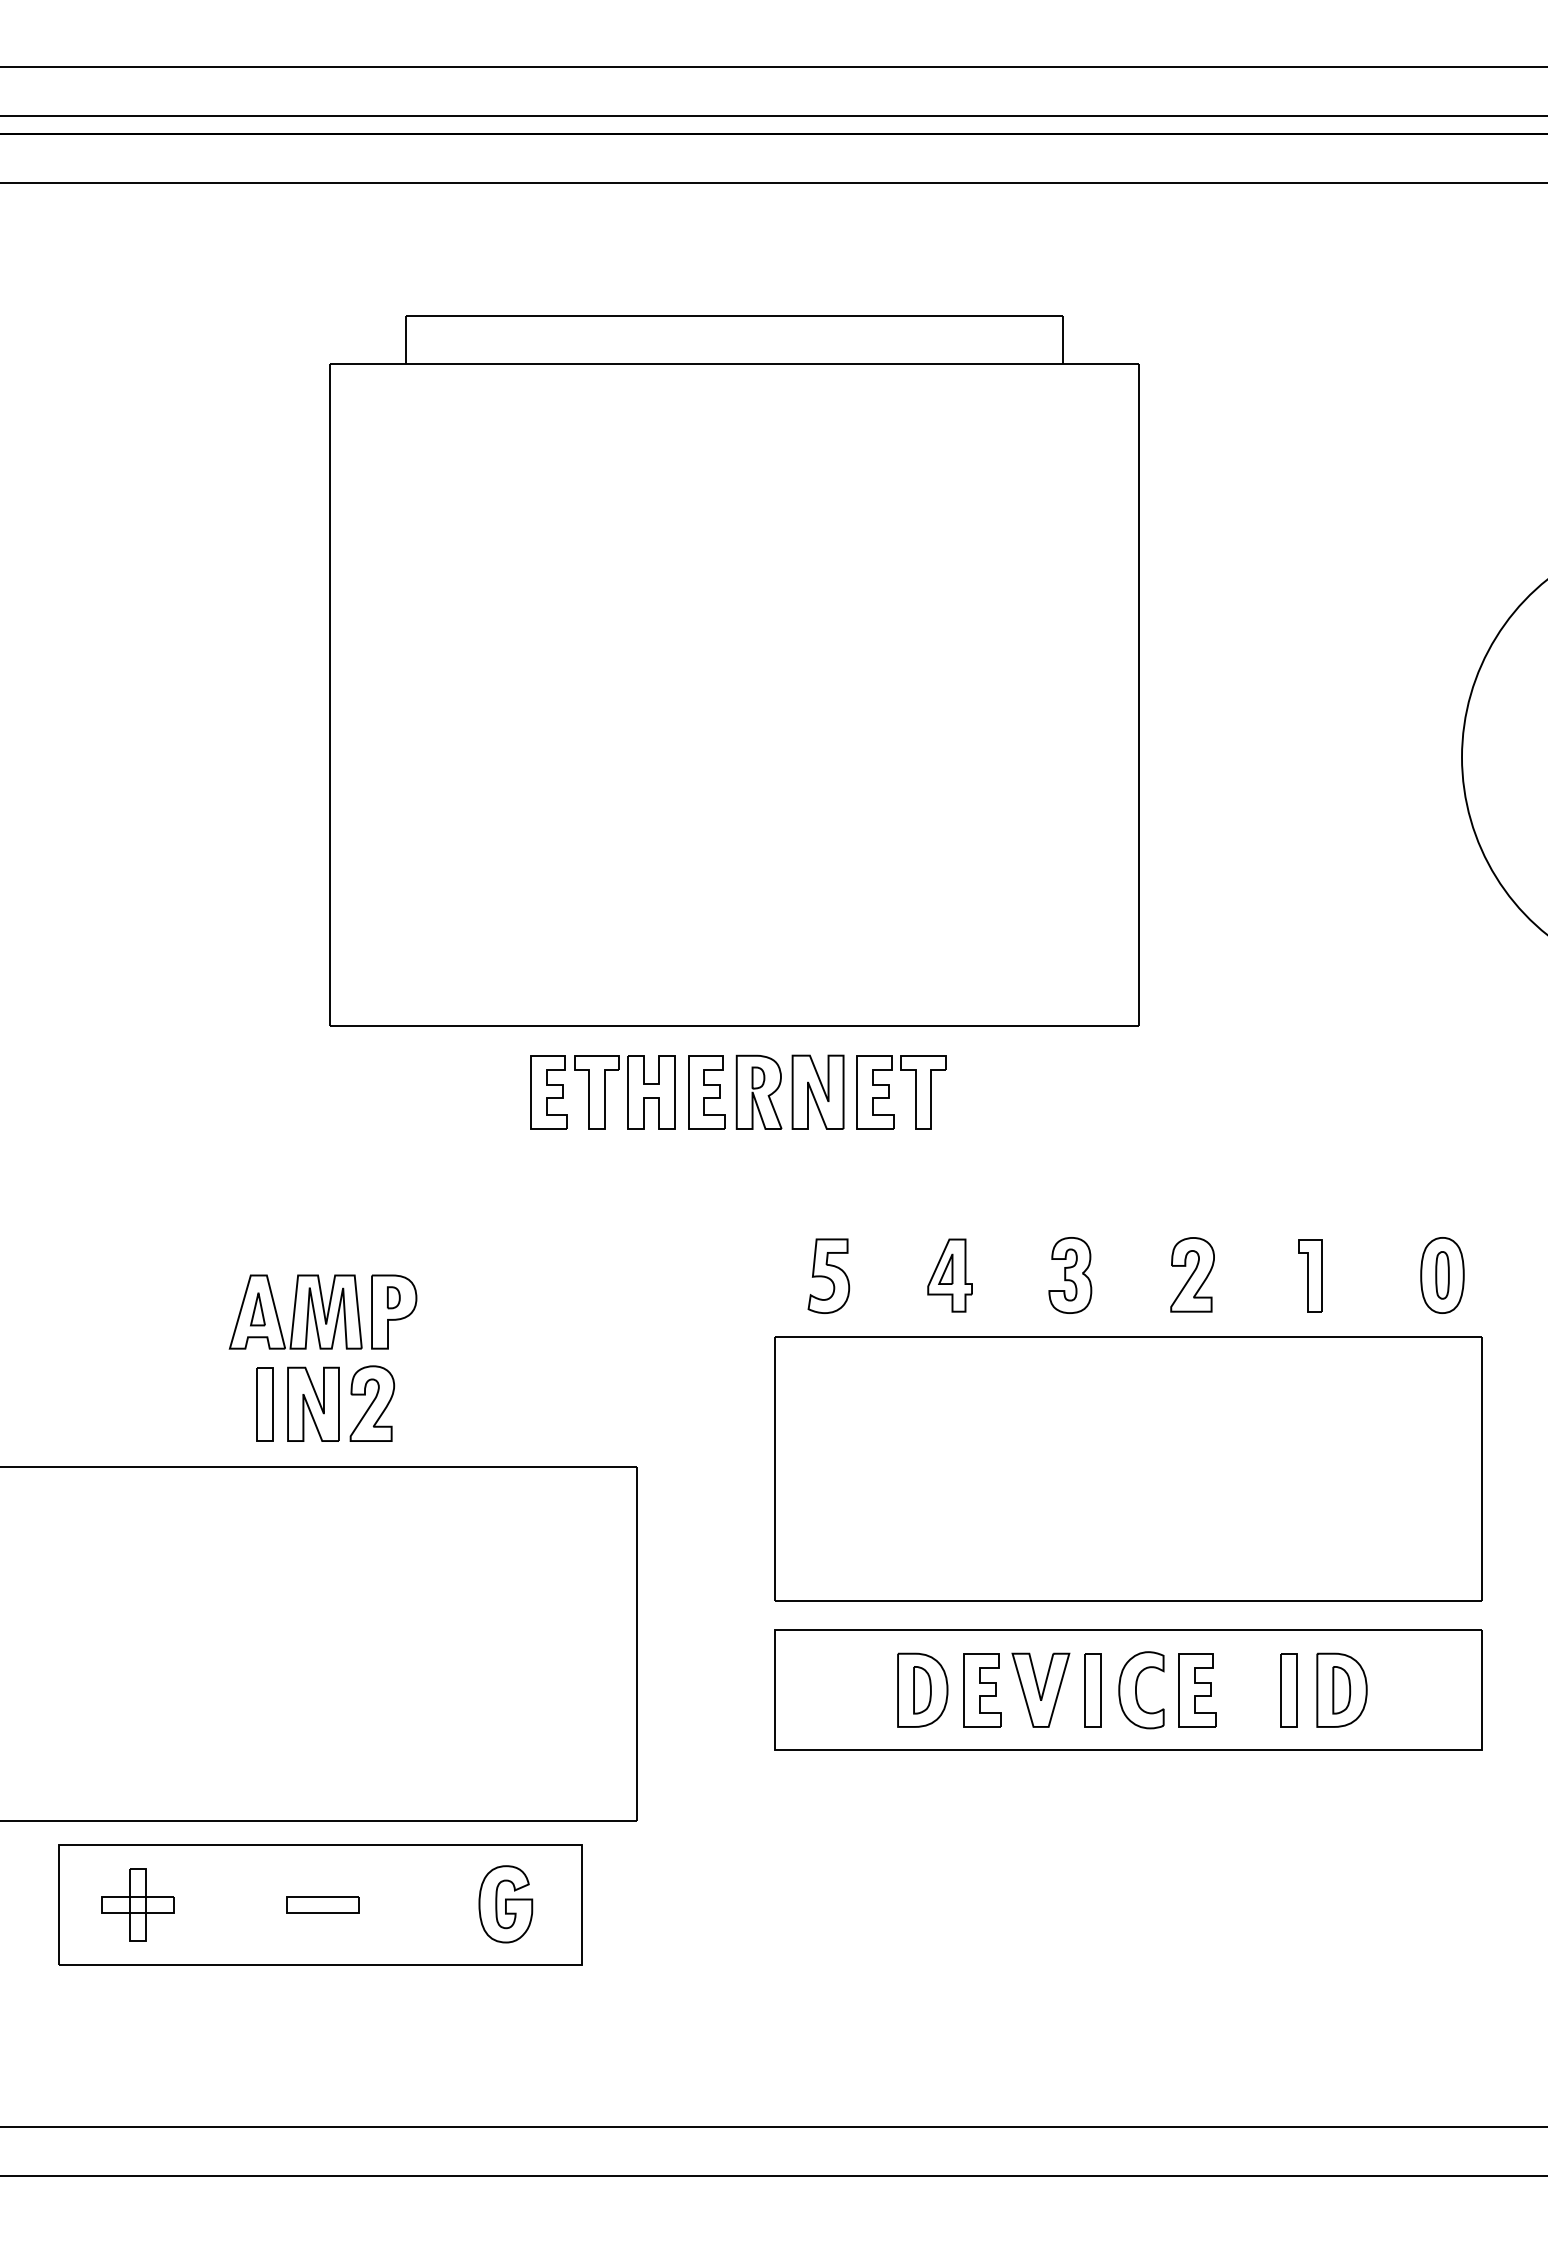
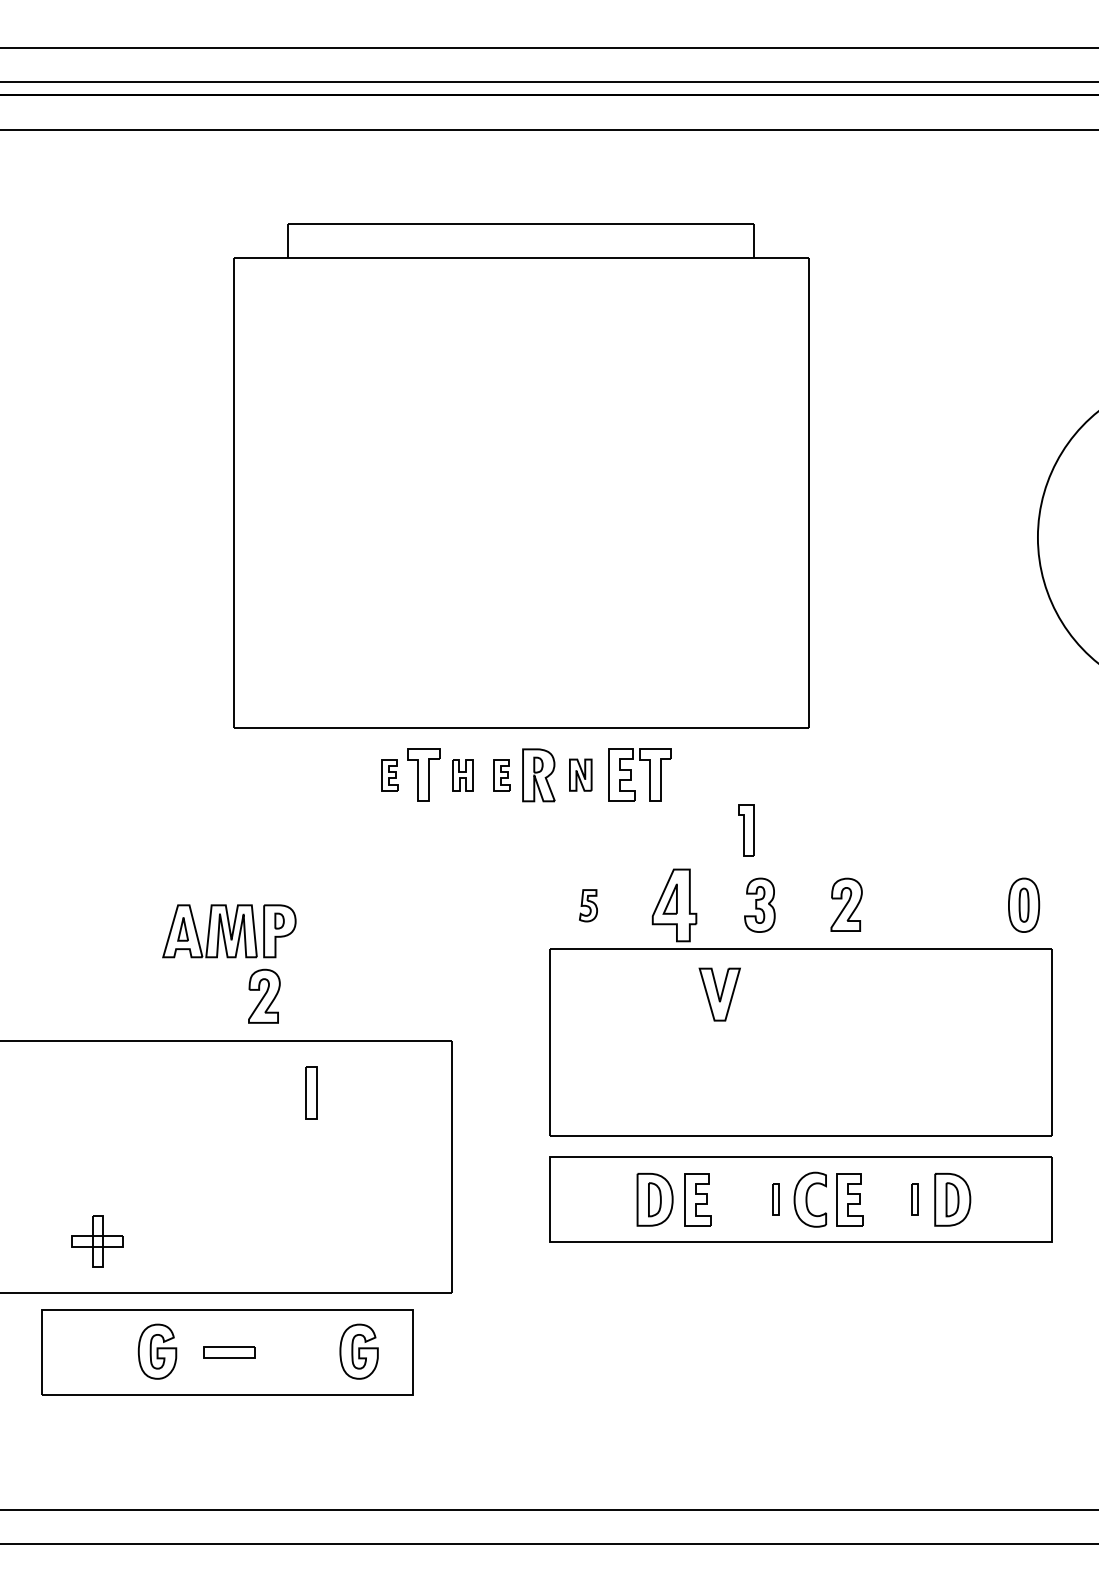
part: (817, 1091) -> (580, 774), size x0.6
part: (548, 1092) -> (389, 775), size x0.6
part: (651, 1092) -> (462, 775), size x0.6
part: (706, 1092) -> (501, 775), size x0.6
part: (828, 1275) -> (588, 905), size x0.6
part: (949, 1275) -> (674, 905), size x1.4
part: (1310, 1275) -> (746, 830), moved
part: (313, 1403) -> (222, 996), removed
part: (264, 1404) -> (311, 1093), moved
part: (1040, 1689) -> (719, 994), moved
part: (1092, 1690) -> (775, 1199), size x0.6
part: (1288, 1690) -> (914, 1199), size x0.6
part: (137, 1904) -> (97, 1241), moved
part: (221, 1904) -> (157, 1351), added

